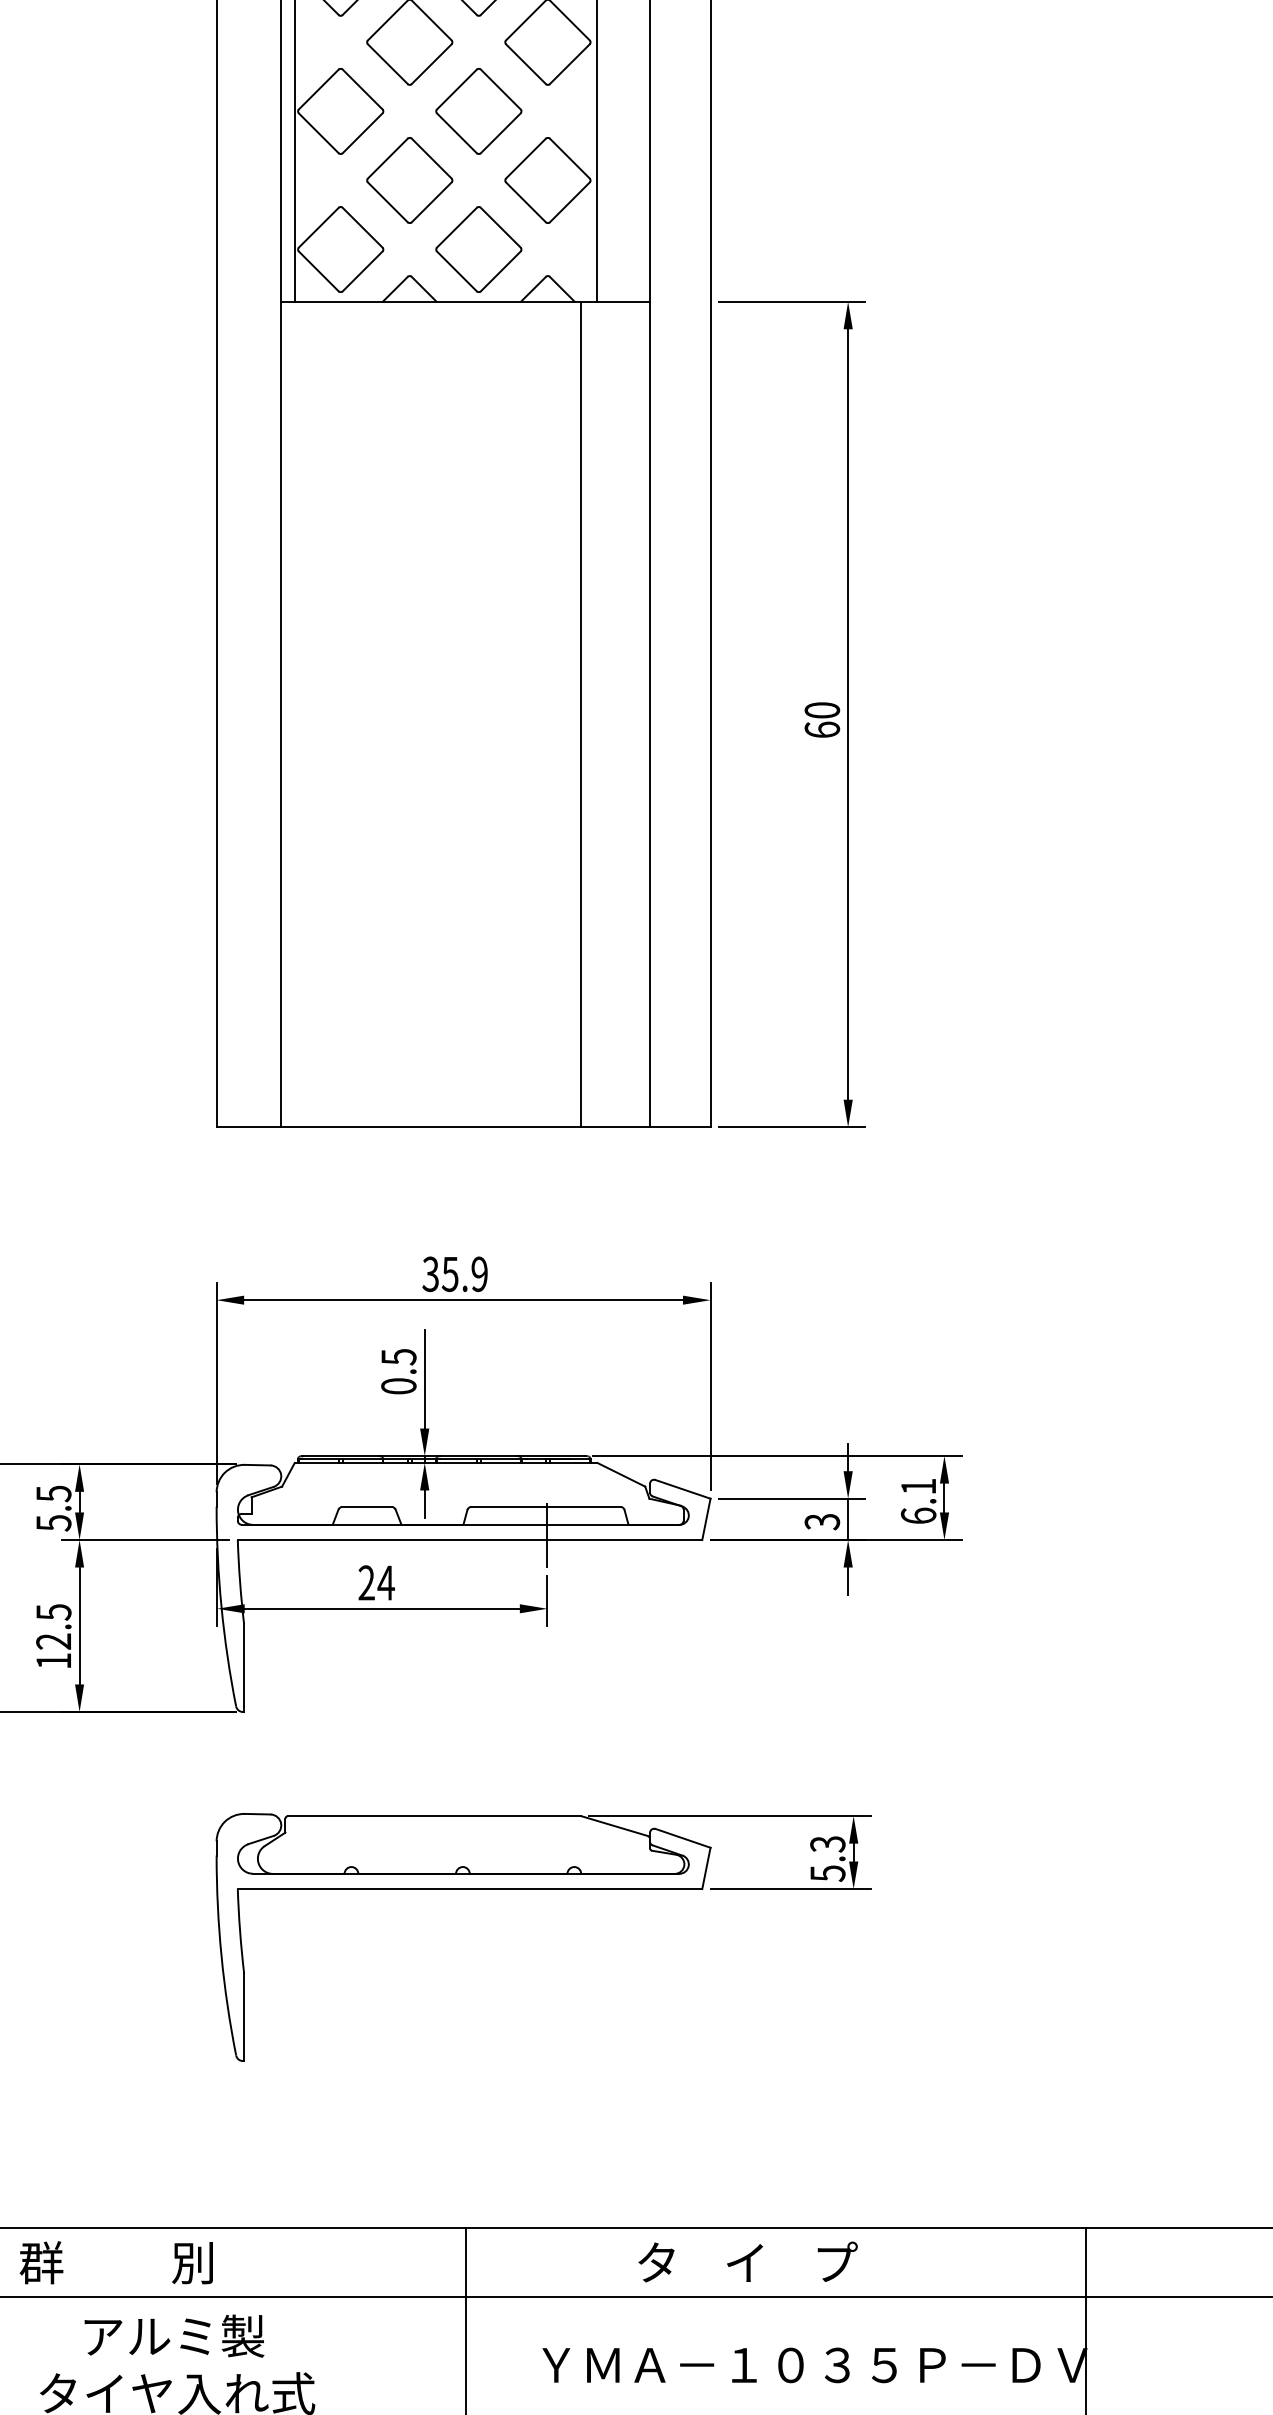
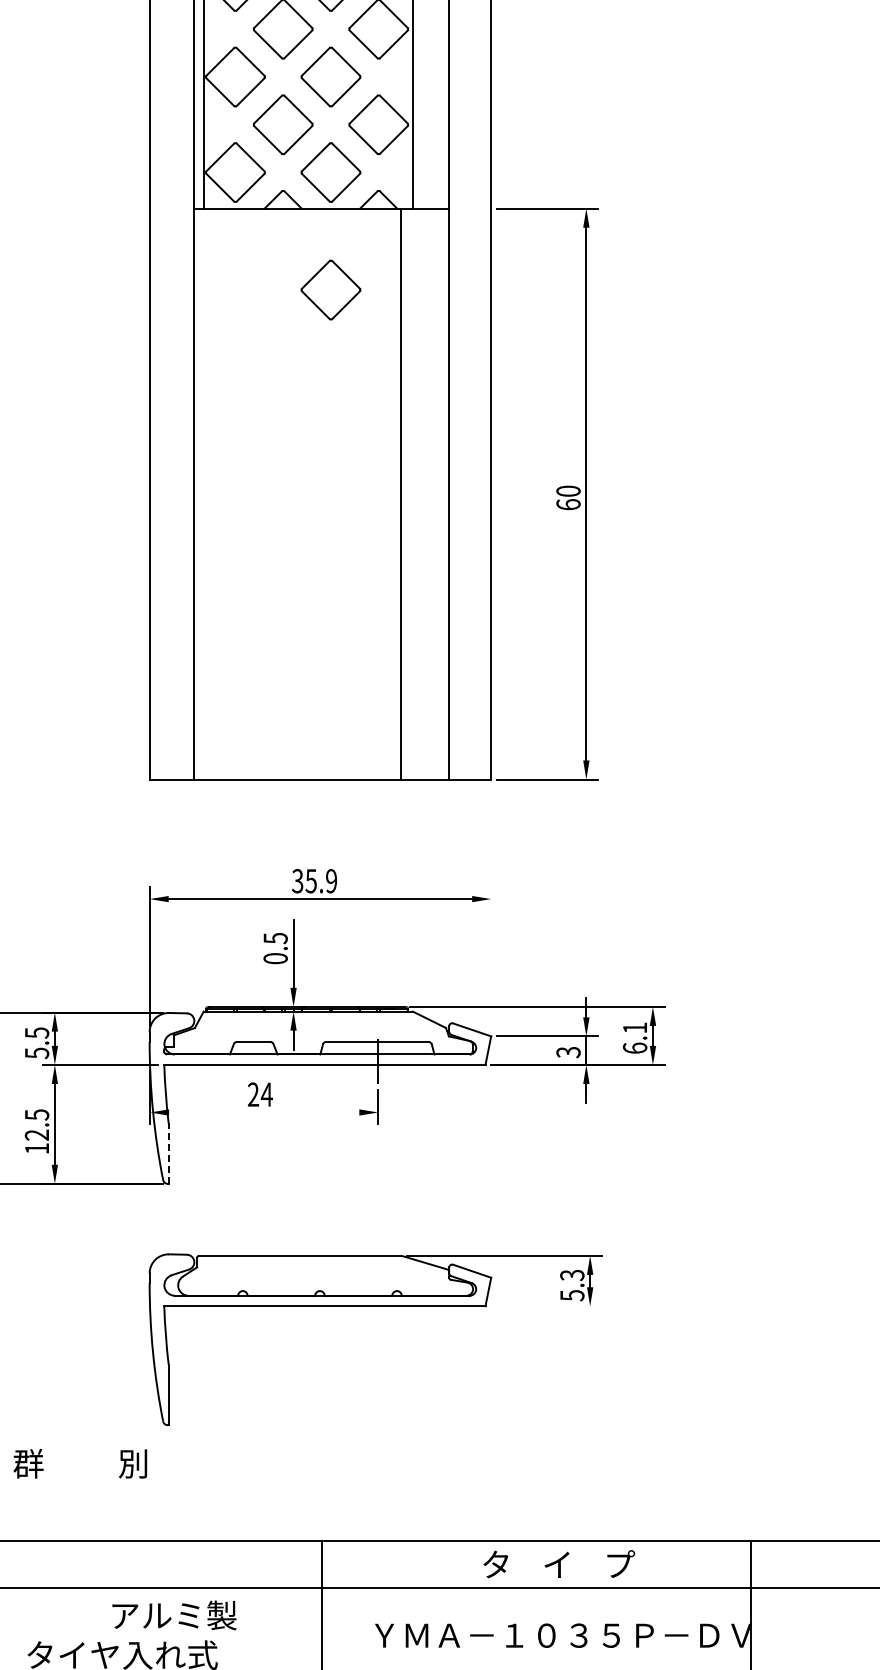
part: (478, 418) -> (330, 289), added
line: (710, 1386) -> (491, 958), removed
line: (382, 1608) -> (264, 1112), removed
line: (243, 1668) -> (168, 1153), solid -> dashed
line: (790, 1889) -> (546, 1306), removed
text: (116, 2262) -> (80, 1463), moved
text: (747, 2262) -> (558, 1564), moved
text: (174, 2336) -> (174, 1615), moved

